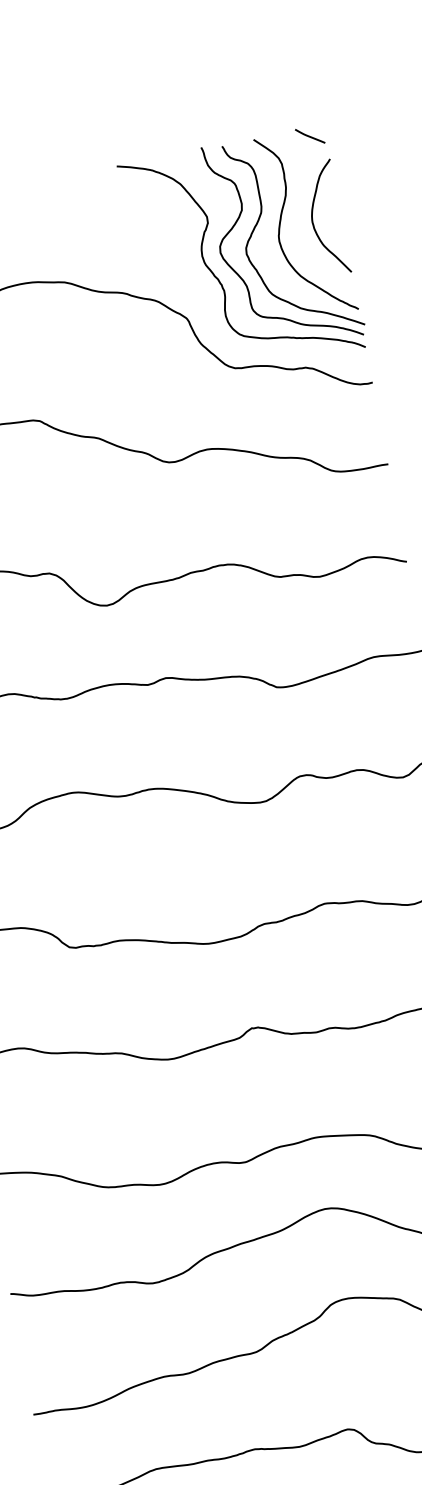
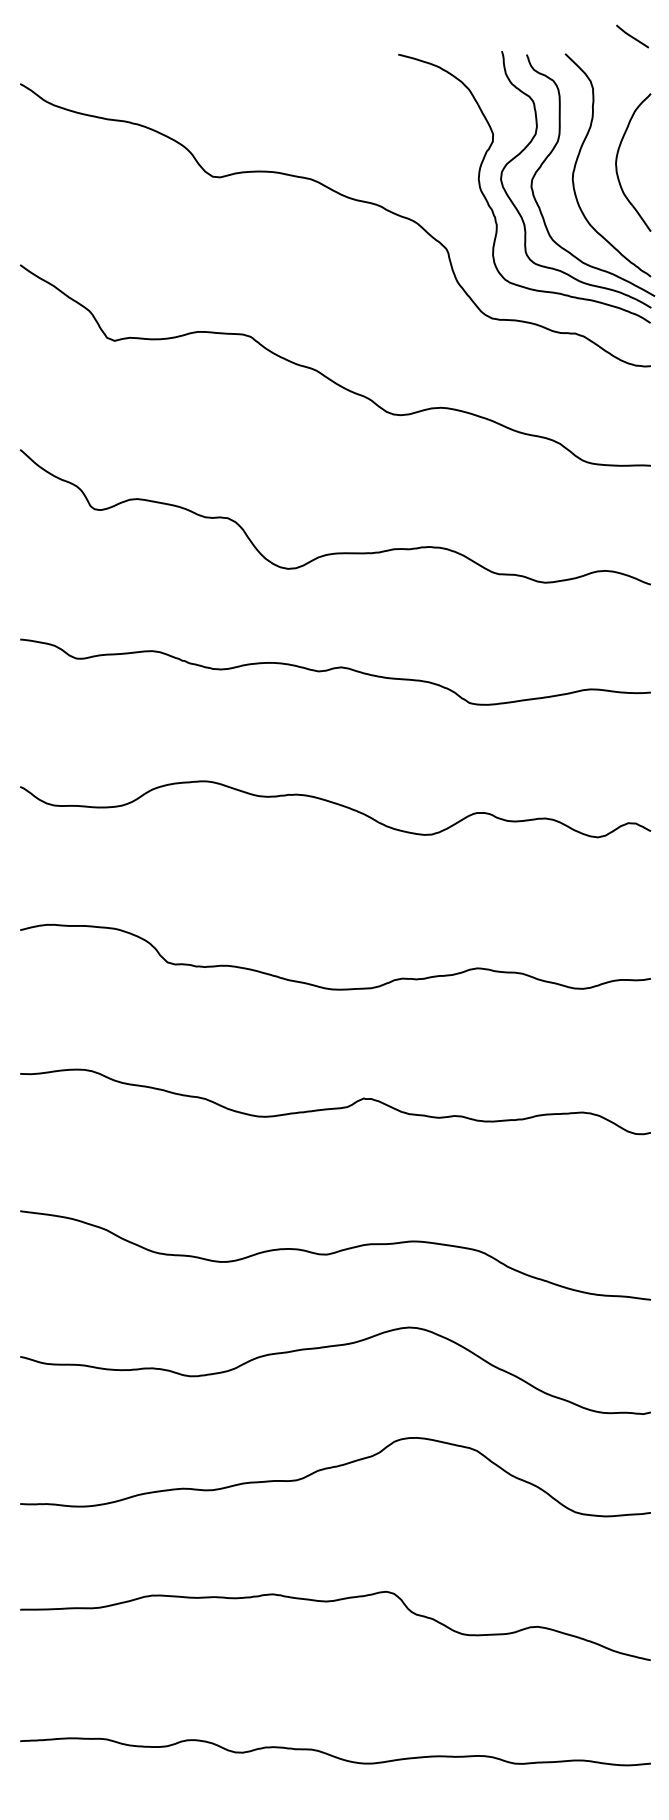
line: (310, 136) -> (632, 36), moved

